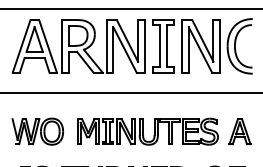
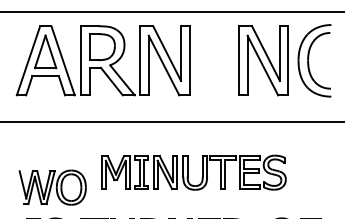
part: (163, 46) -> (214, 60), removed
part: (37, 131) -> (52, 187), moved
part: (239, 131) -> (314, 172), removed

